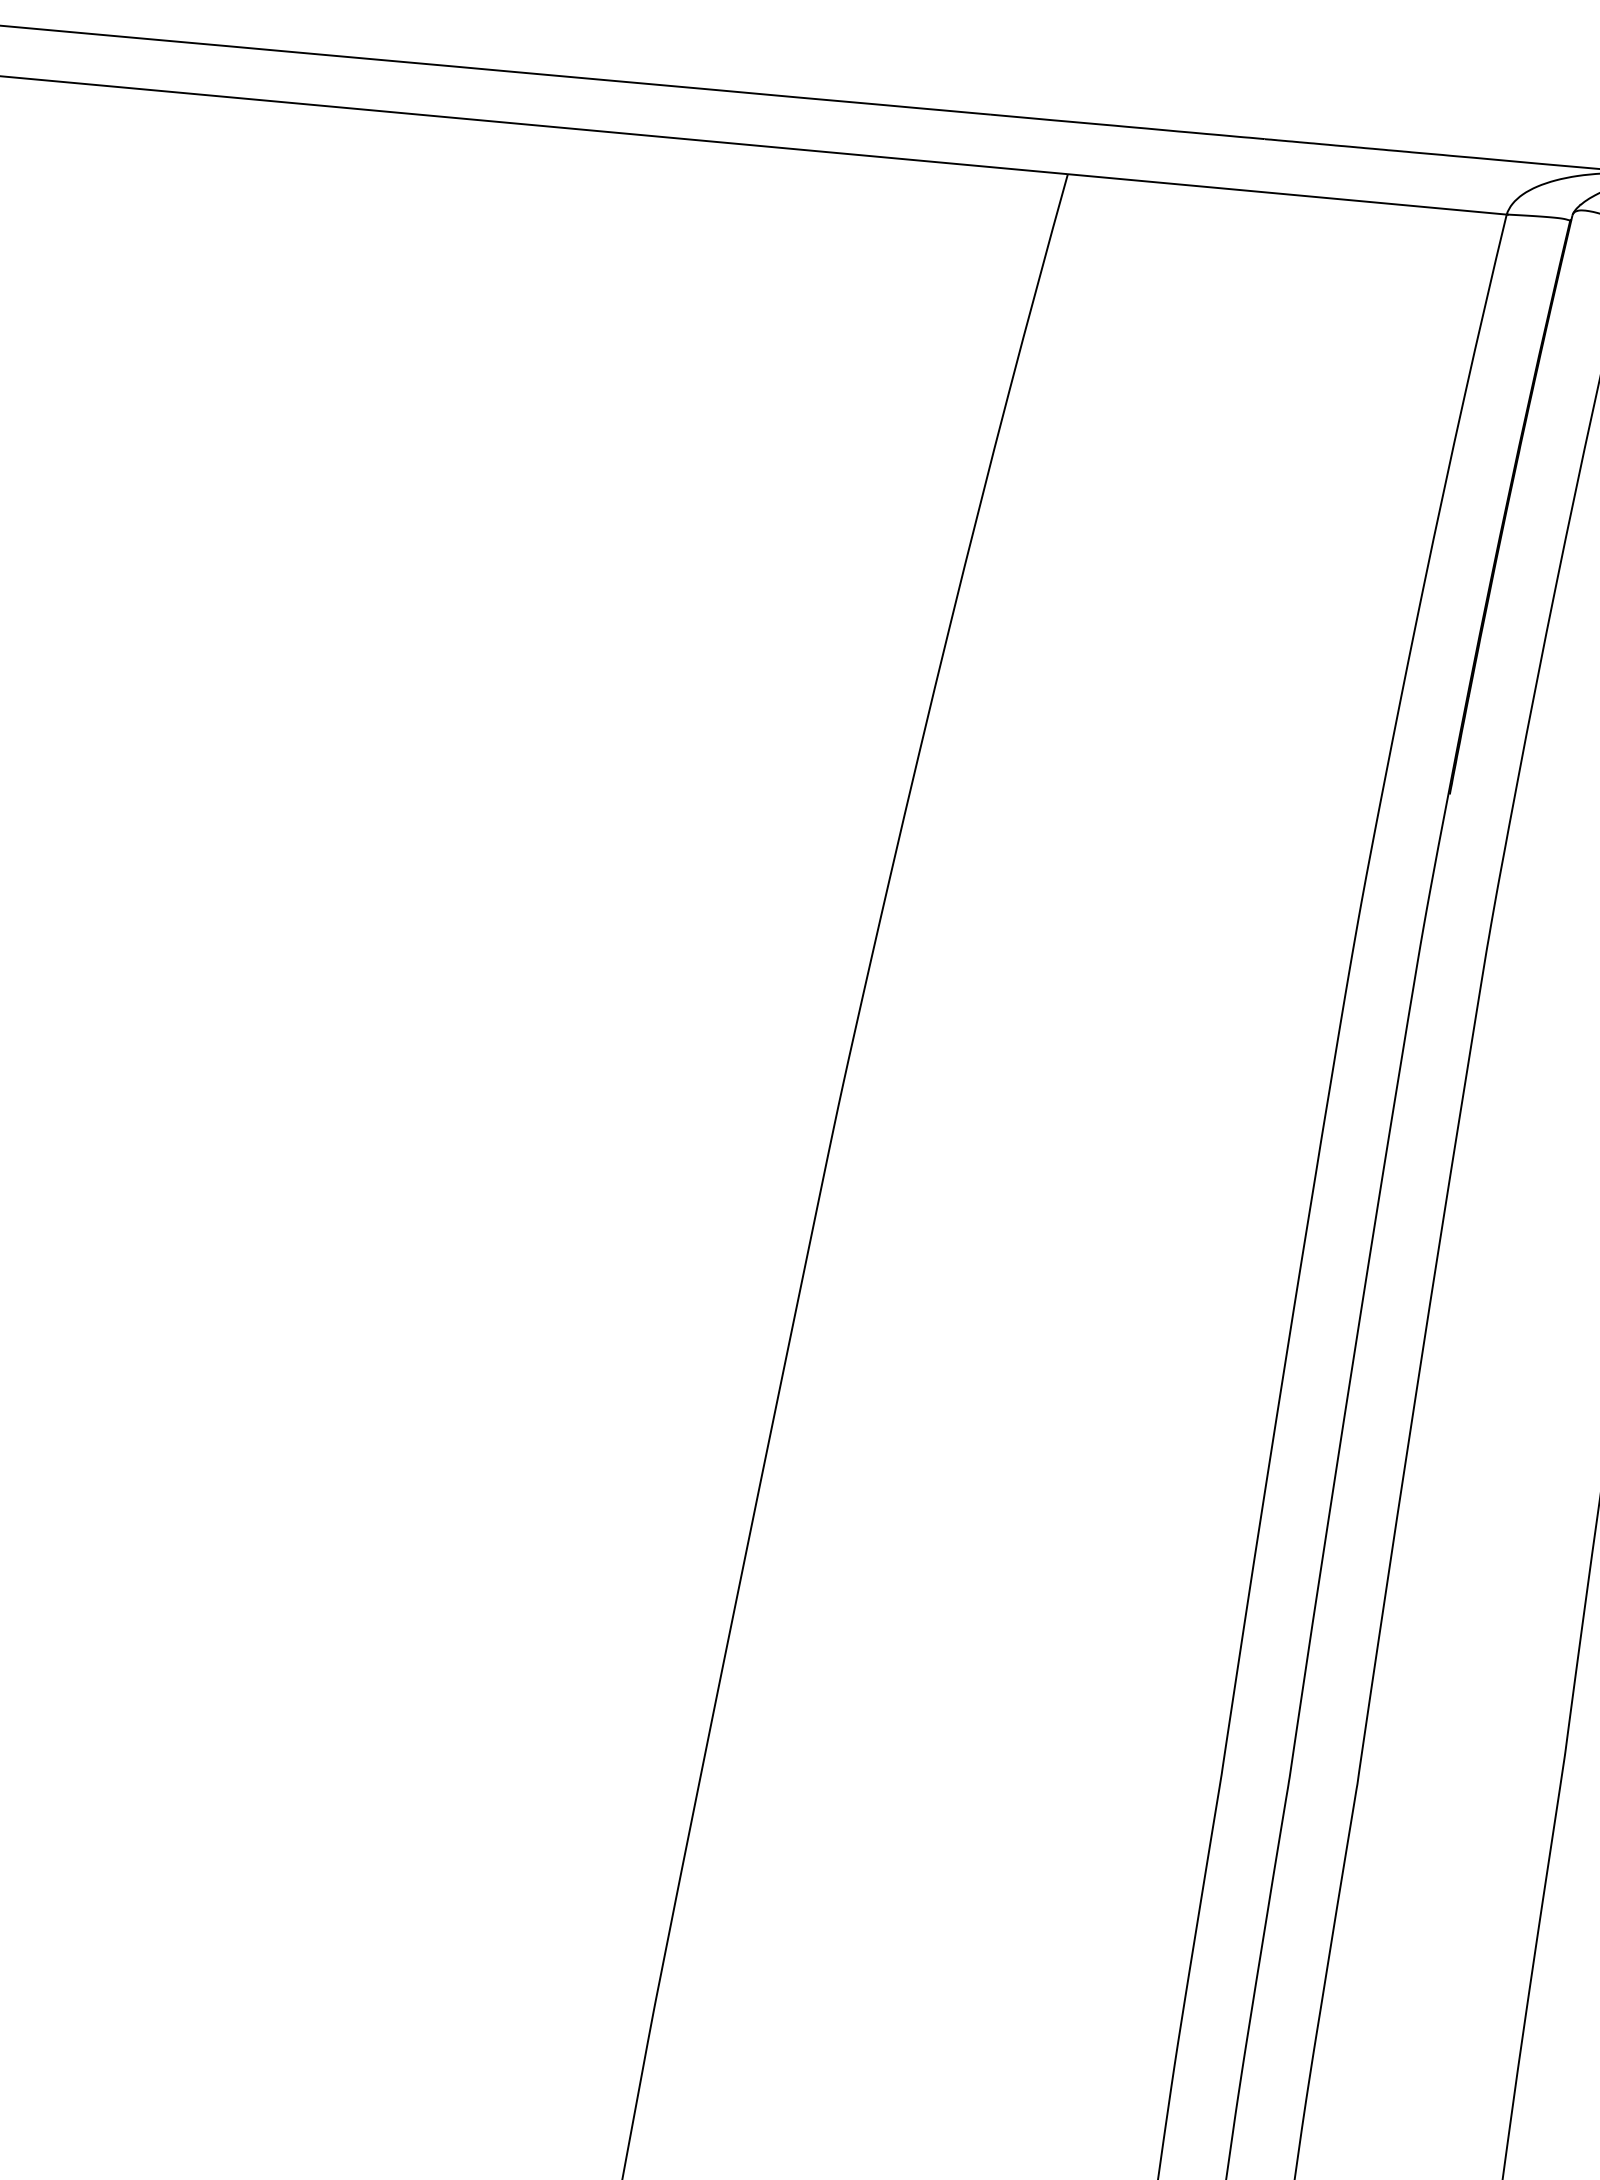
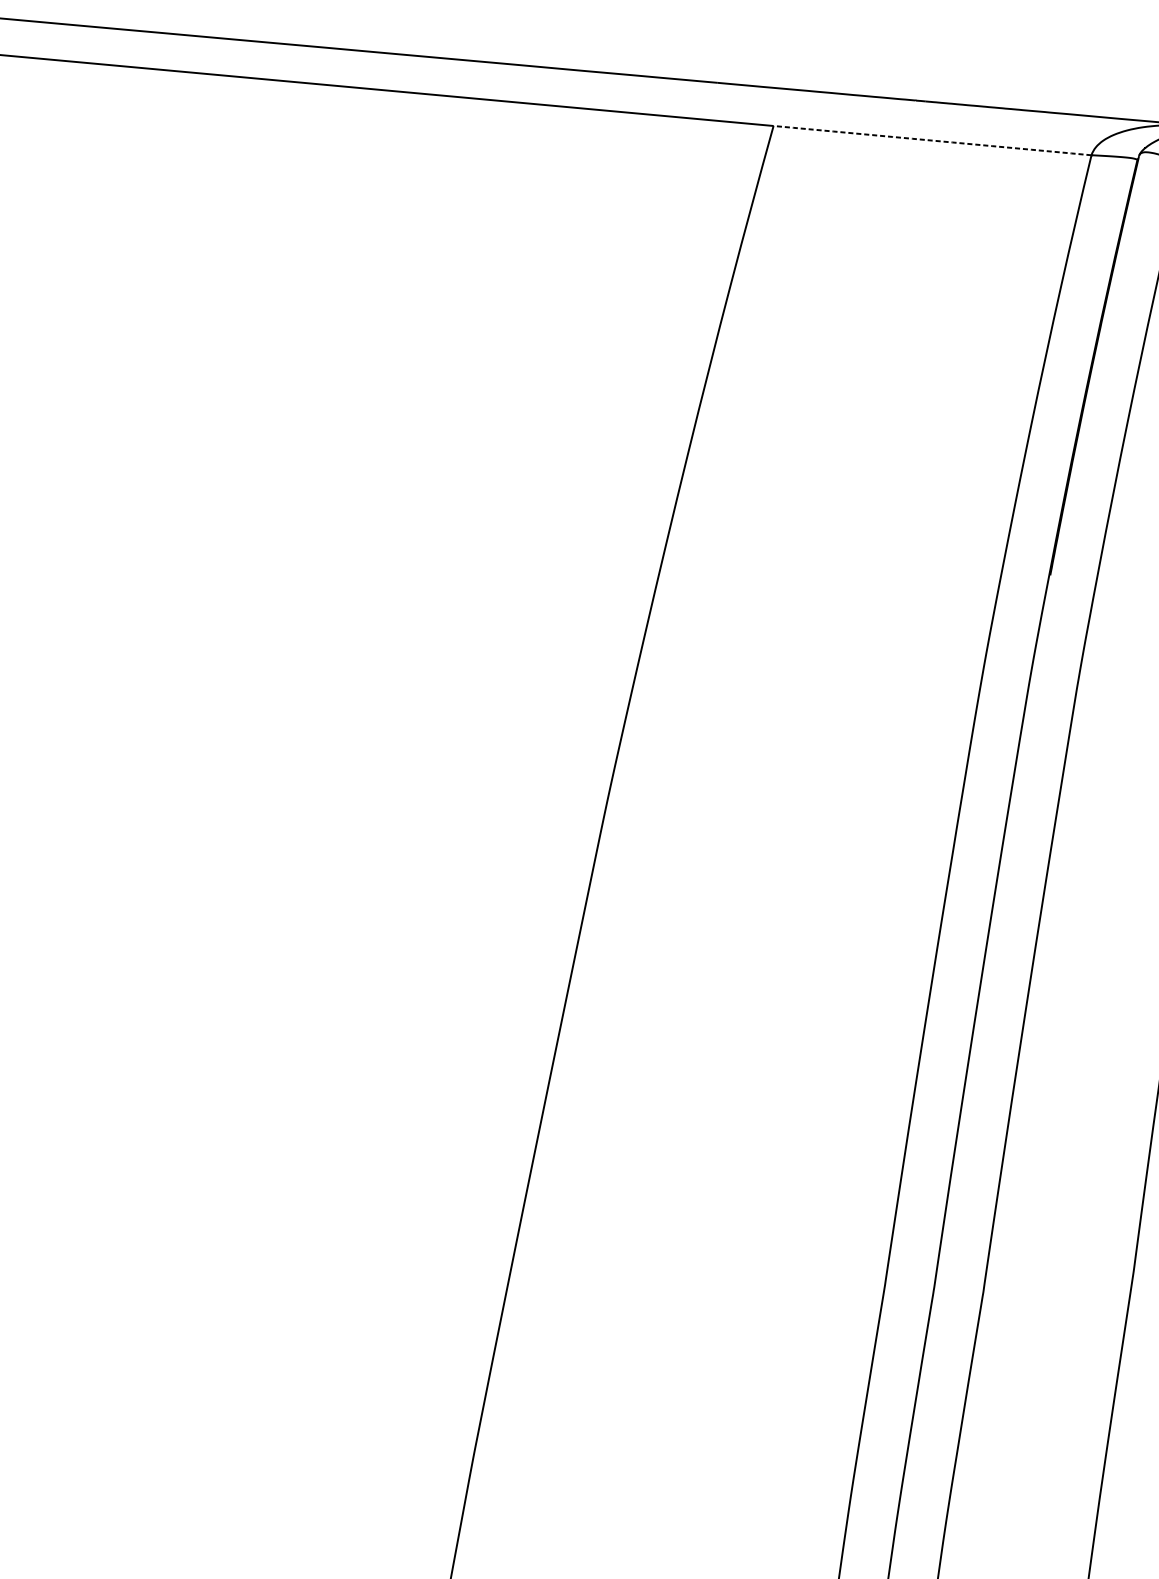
arc: (1287, 194) -> (932, 140), solid -> dashed

